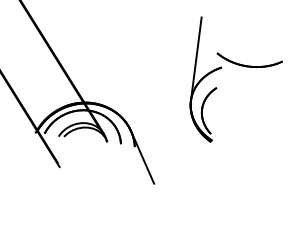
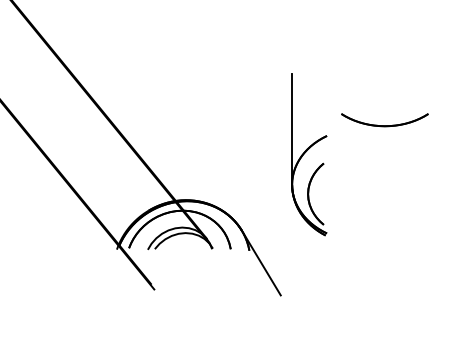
part: (206, 79) -> (309, 154), moved

